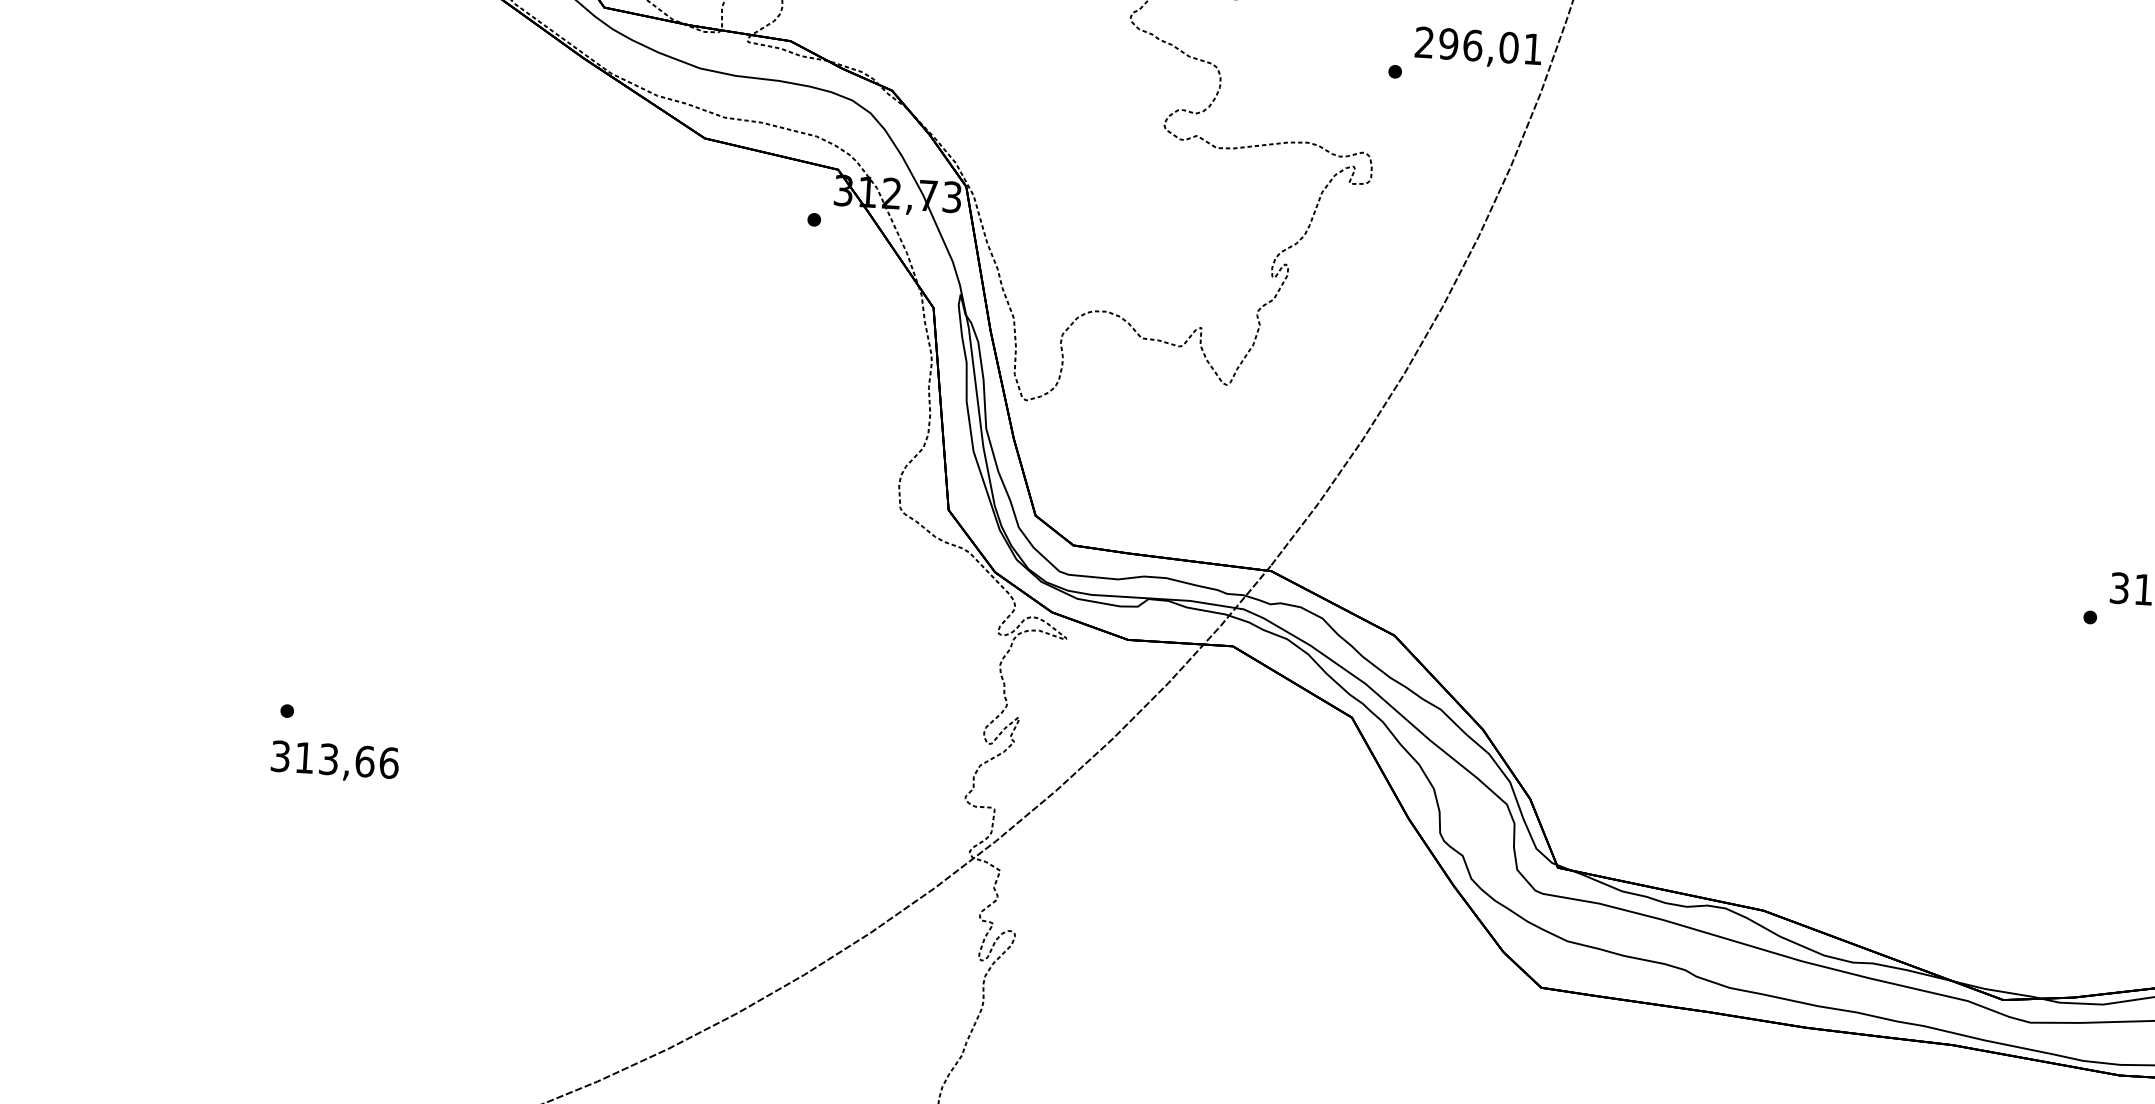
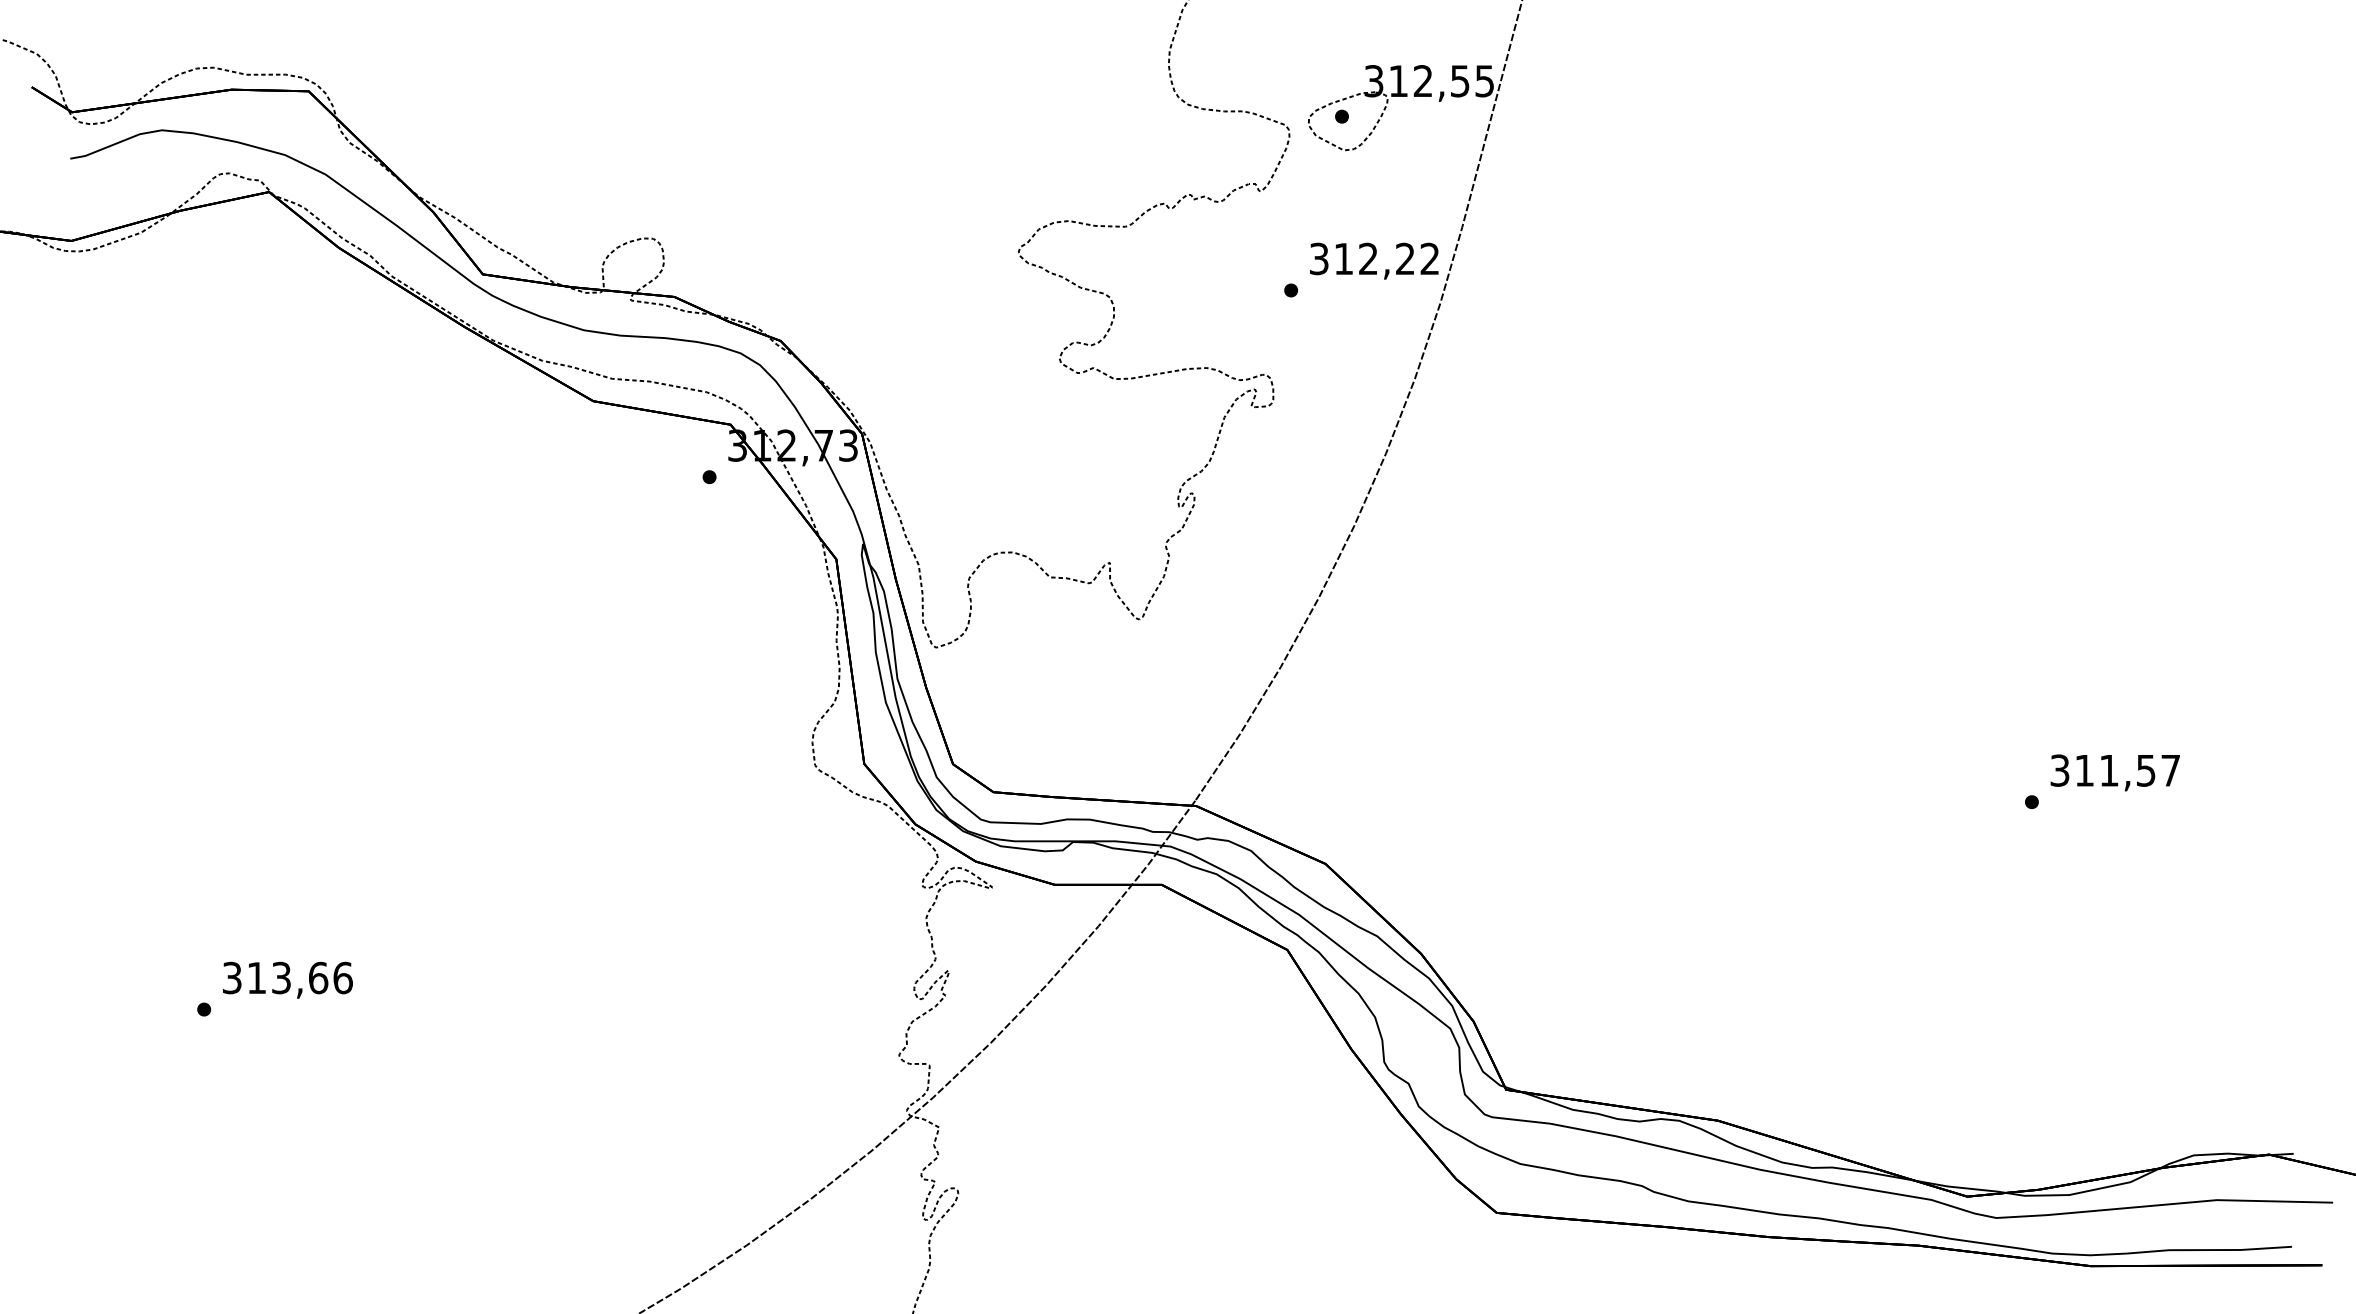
text: (1477, 45) -> (1373, 258), 296,01 -> 312,22
text: (334, 761) -> (287, 979), moved

